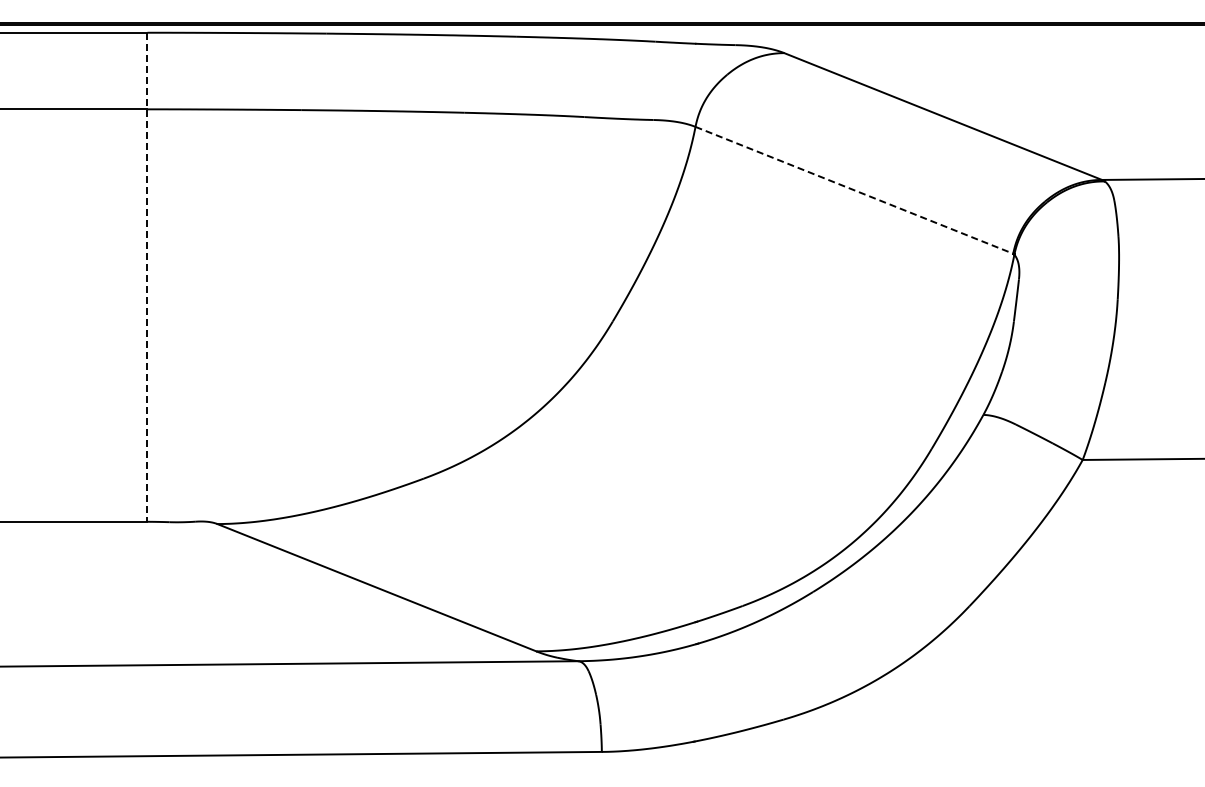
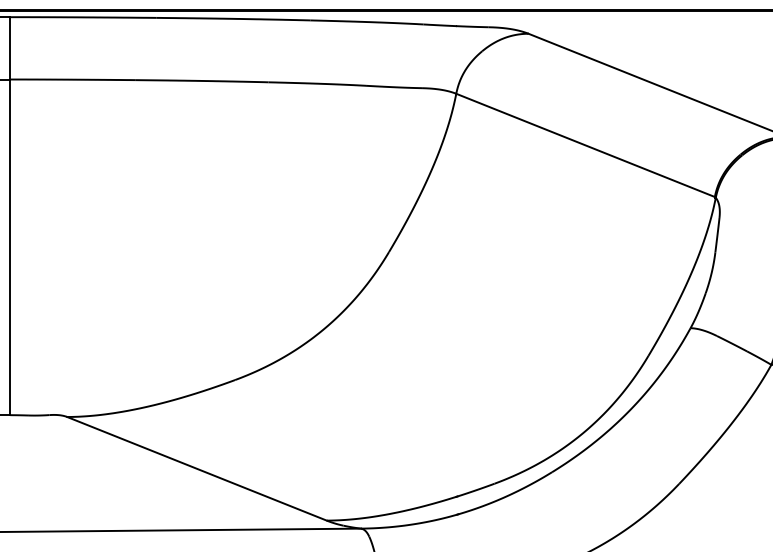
line: (854, 190) -> (585, 145), dashed -> solid
line: (147, 277) -> (10, 216), dashed -> solid

